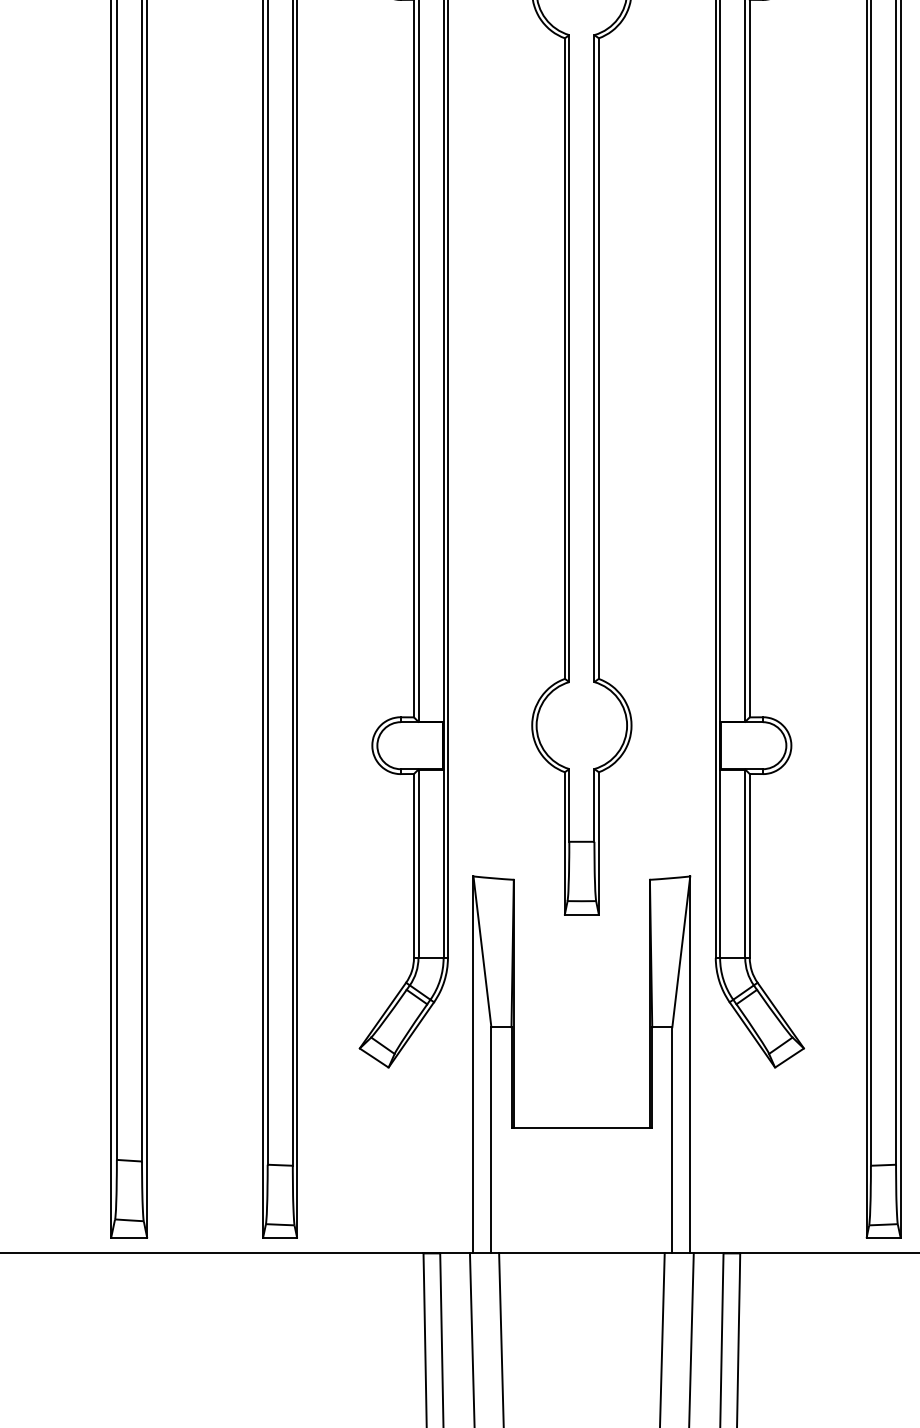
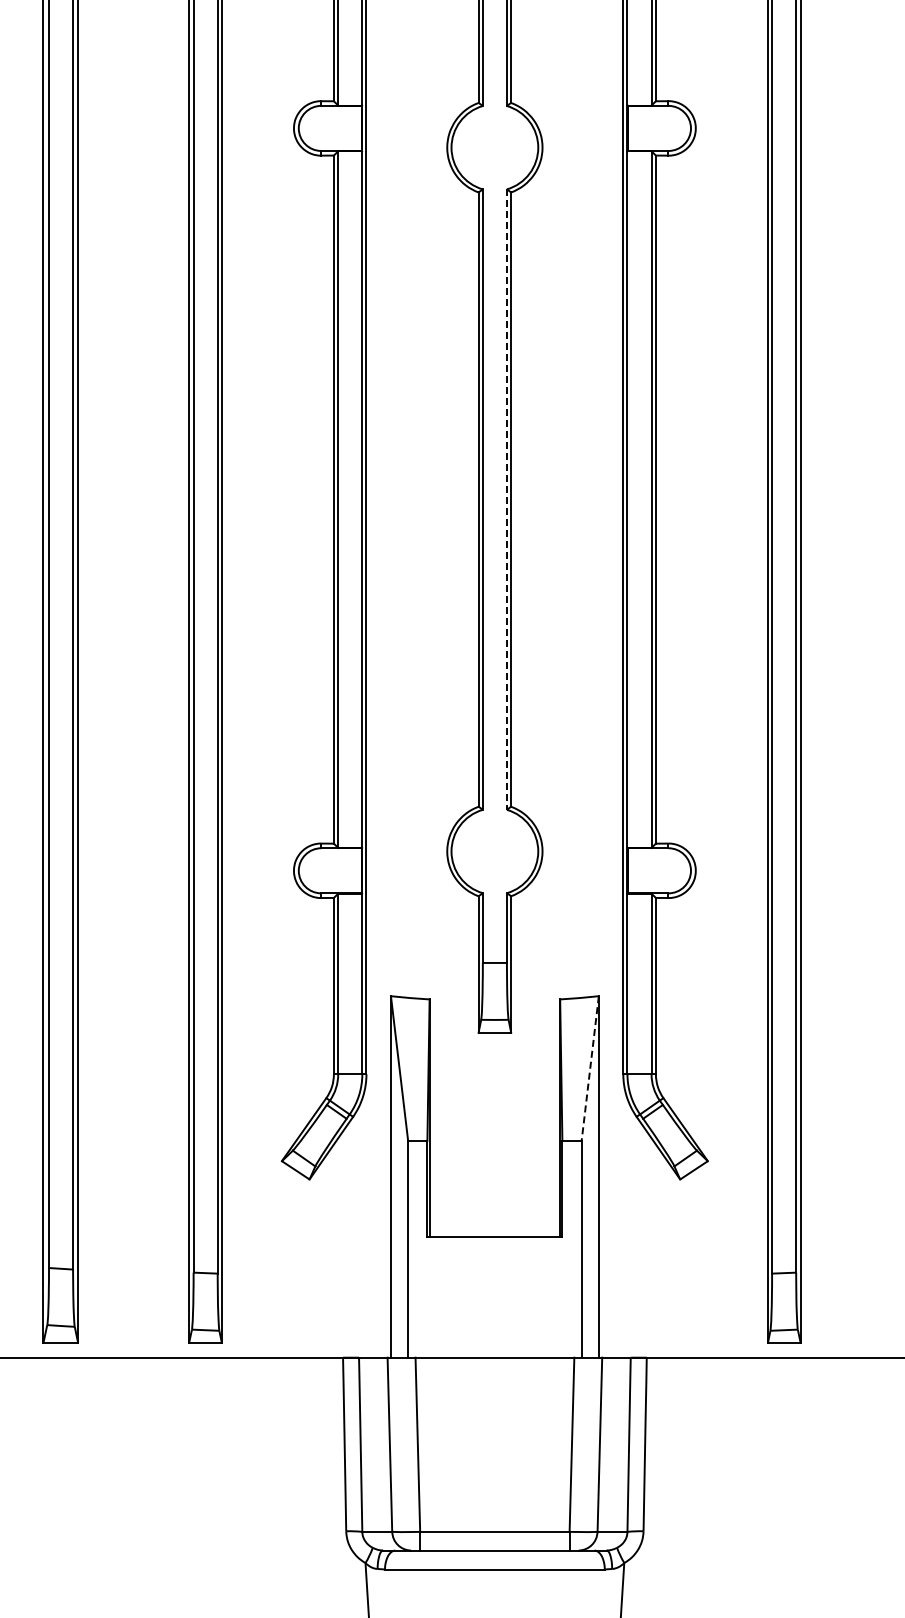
line: (593, 359) -> (506, 500), solid -> dashed
line: (681, 951) -> (590, 1068), solid -> dashed

